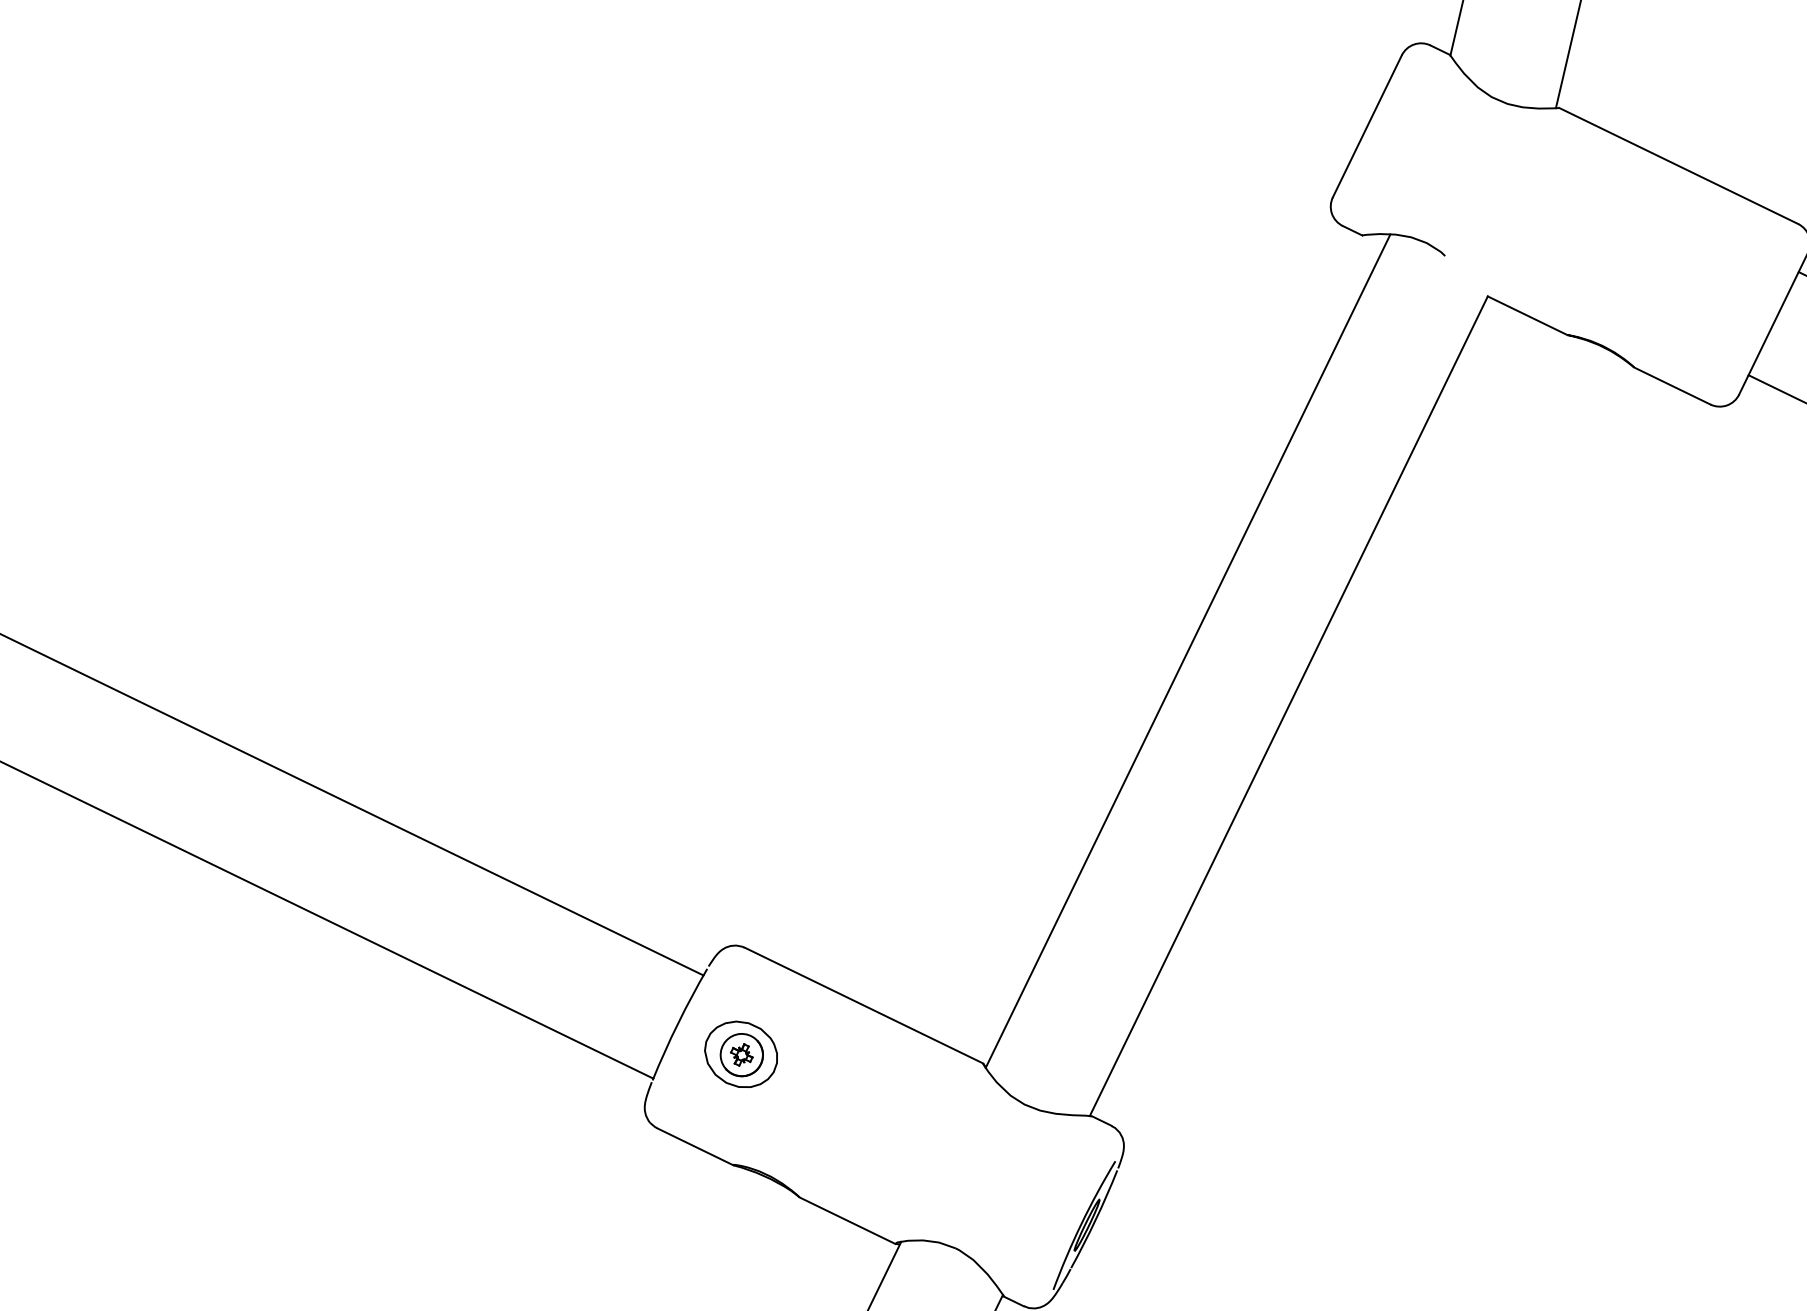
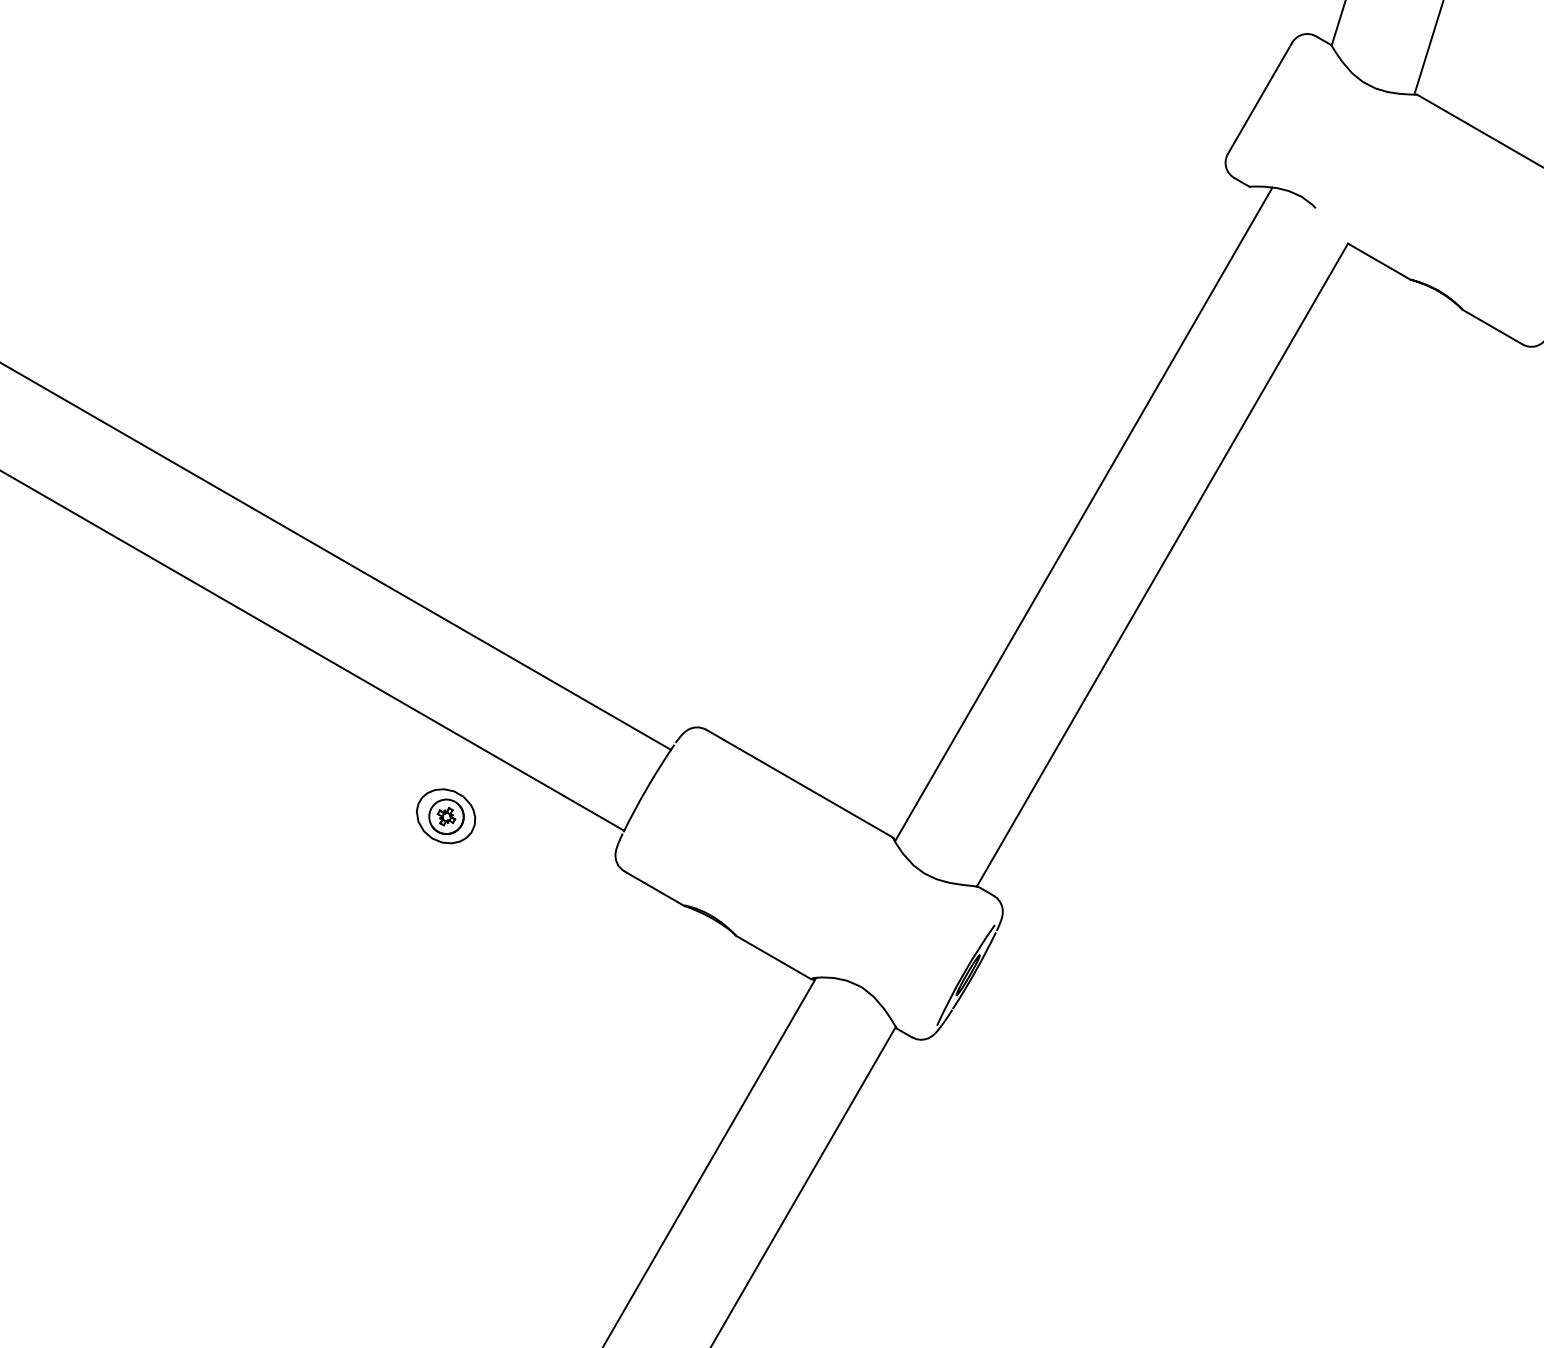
part: (740, 1054) -> (445, 816), moved

